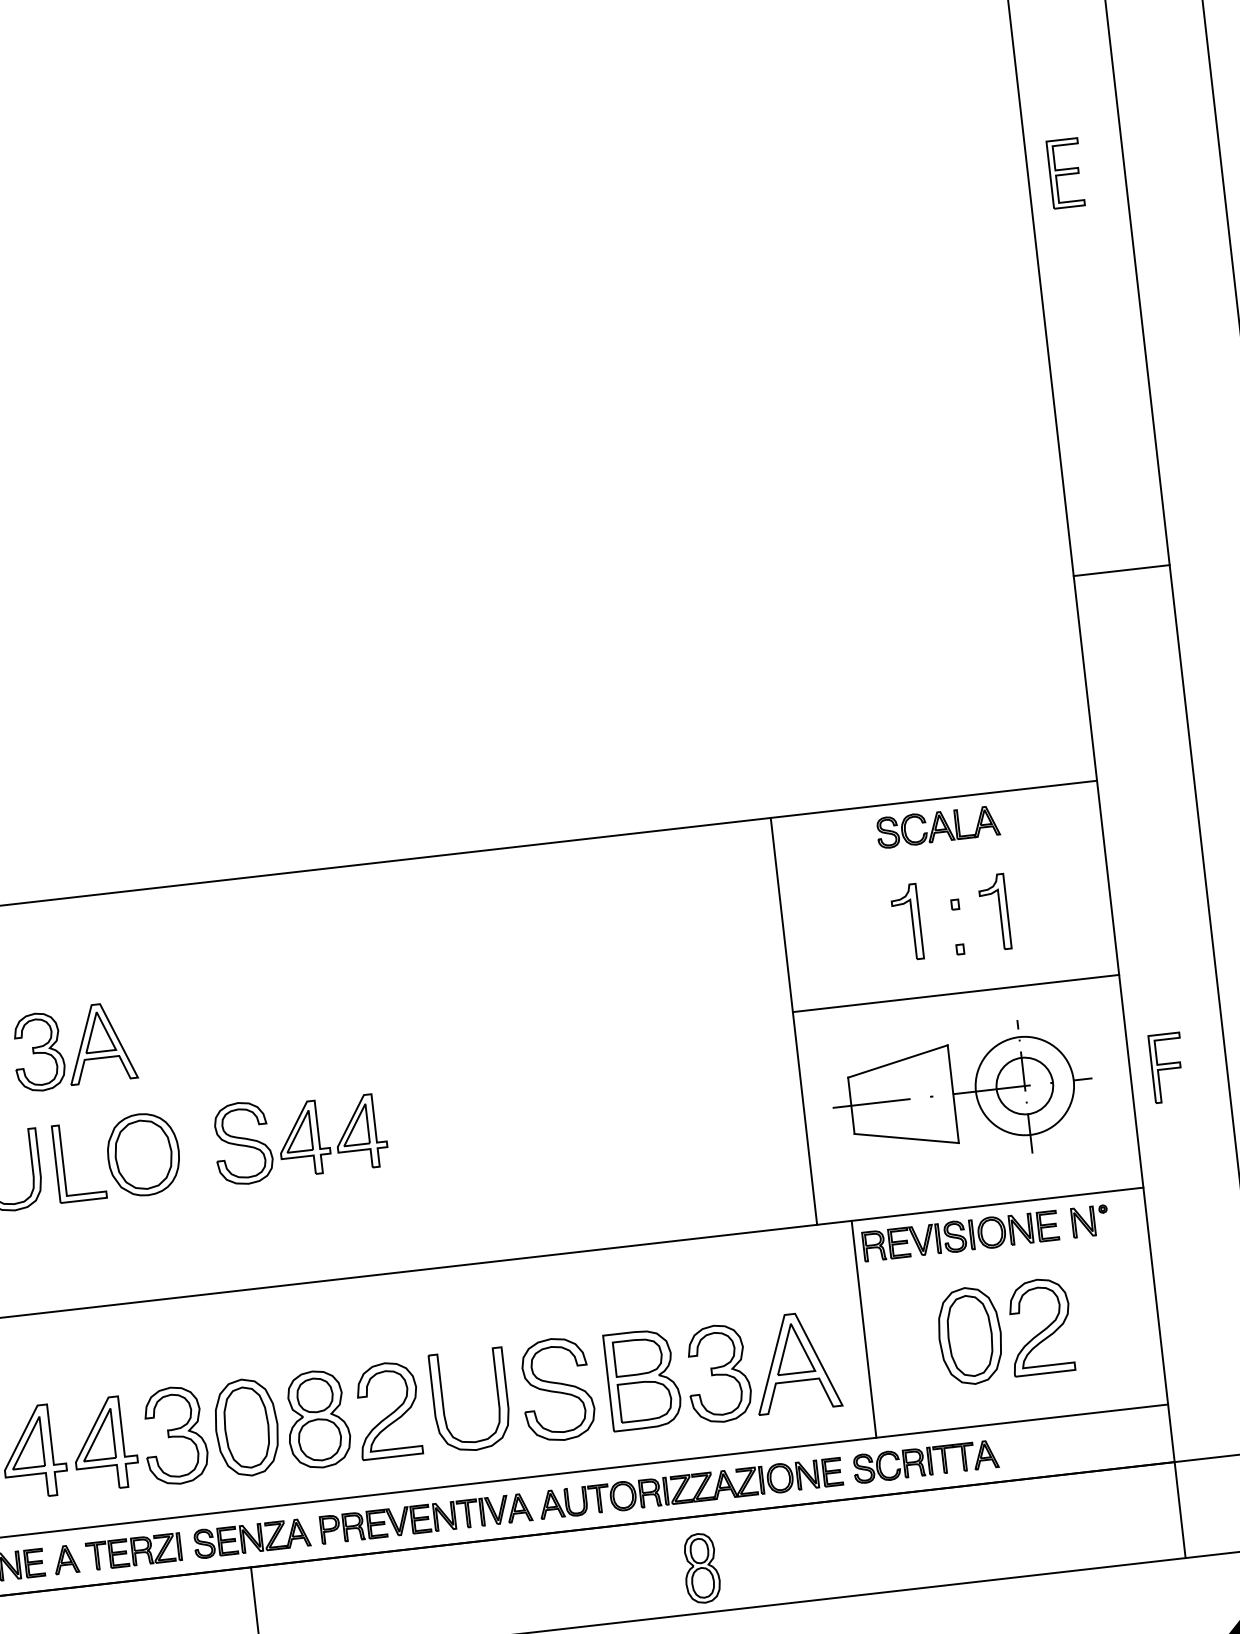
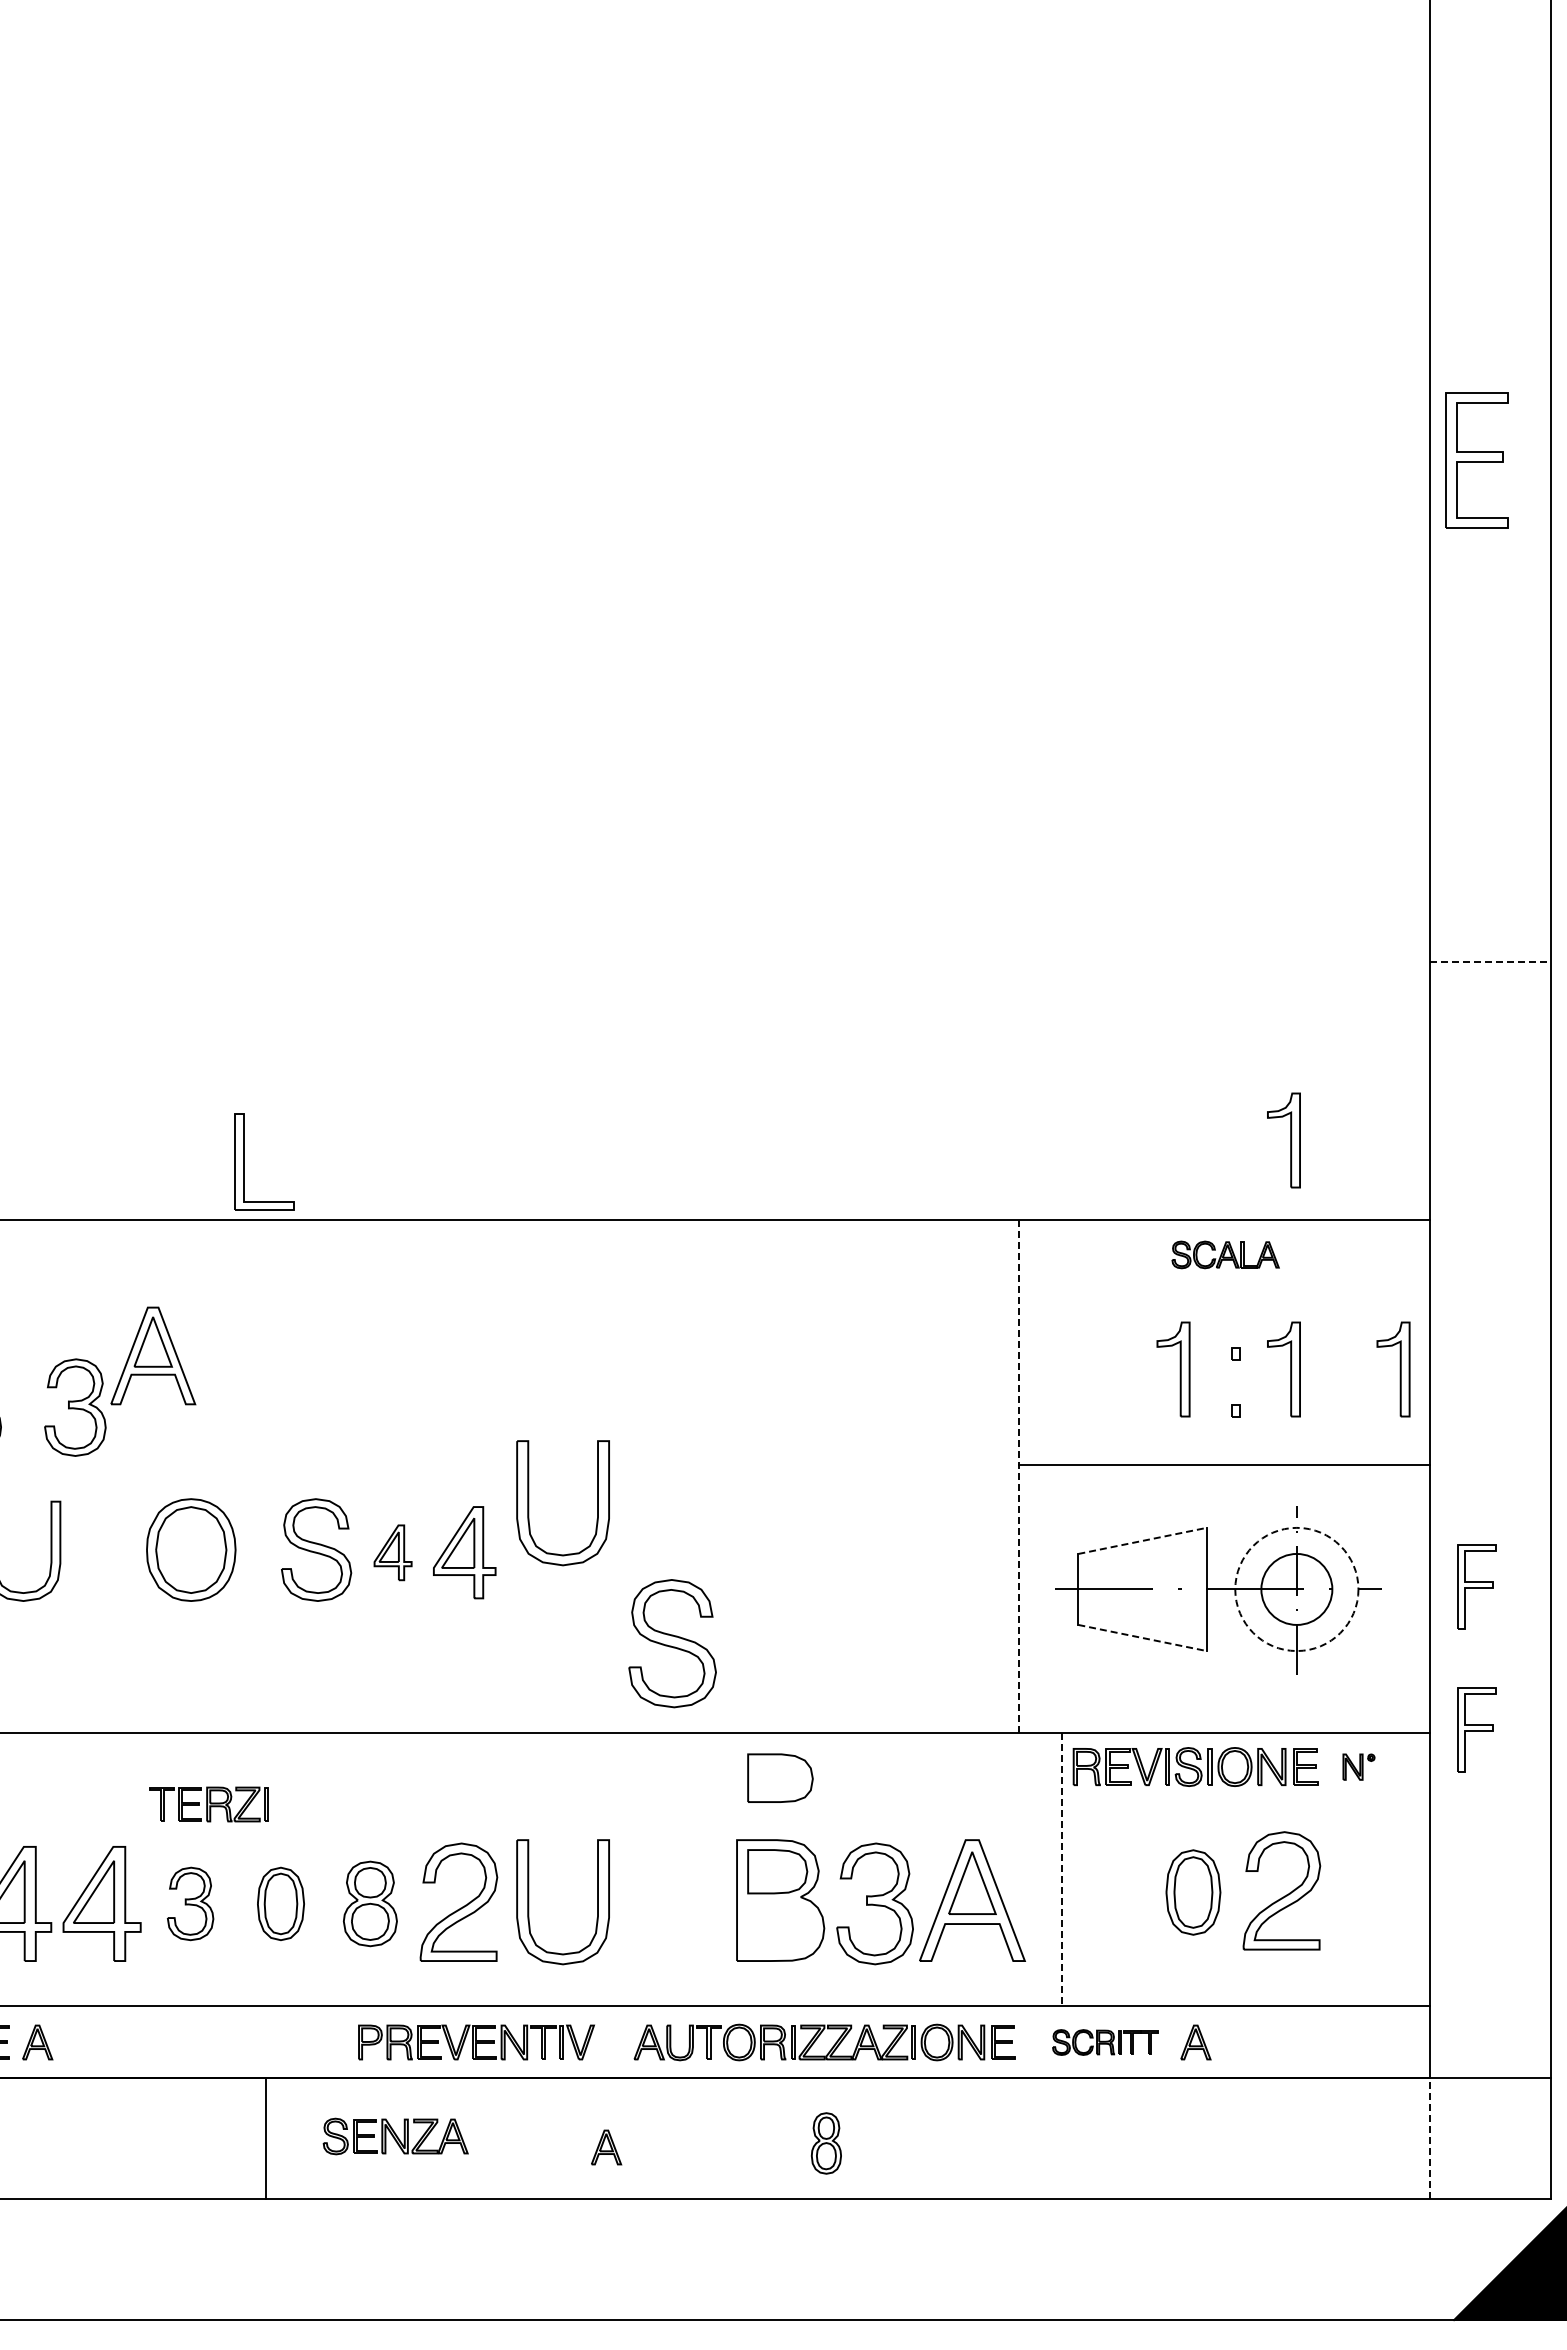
part: (1065, 173) -> (1476, 460), size x1.6
line: (1121, 570) -> (1490, 962), solid -> dashed
part: (979, 730) -> (1290, 1140), added
part: (937, 826) -> (1225, 1254), size x0.7
part: (1081, 902) -> (1393, 1369), added
line: (793, 1020) -> (1018, 1475), solid -> dashed
part: (100, 1042) -> (153, 1355), moved
line: (897, 1061) -> (1142, 1540), solid -> dashed
circle: (1024, 1086) -> (1296, 1589), solid -> dashed
part: (407, 1087) -> (529, 1503), added
part: (303, 1138) -> (392, 1552), size x0.6
line: (906, 1138) -> (1142, 1637), solid -> dashed
part: (63, 1163) -> (244, 1161), moved
part: (1180, 1180) -> (1476, 1729), added
part: (1089, 1221) -> (1358, 1767), size x0.7
line: (864, 1329) -> (1062, 1869), solid -> dashed
part: (970, 1335) -> (1193, 1892), size x0.7
part: (557, 1389) -> (672, 1643), moved
part: (645, 1400) -> (780, 1777), moved
part: (317, 1419) -> (370, 1903), size x0.7
part: (246, 1427) -> (280, 1903), size x0.6
part: (174, 1435) -> (190, 1903), size x0.6
part: (913, 1463) -> (1105, 2042), size x0.7
part: (519, 1507) -> (606, 2147), moved
line: (1179, 1509) -> (1429, 2138), solid -> dashed
part: (251, 1538) -> (395, 2136), moved
part: (133, 1551) -> (208, 1804), moved
part: (701, 1568) -> (826, 2143), size x0.7

